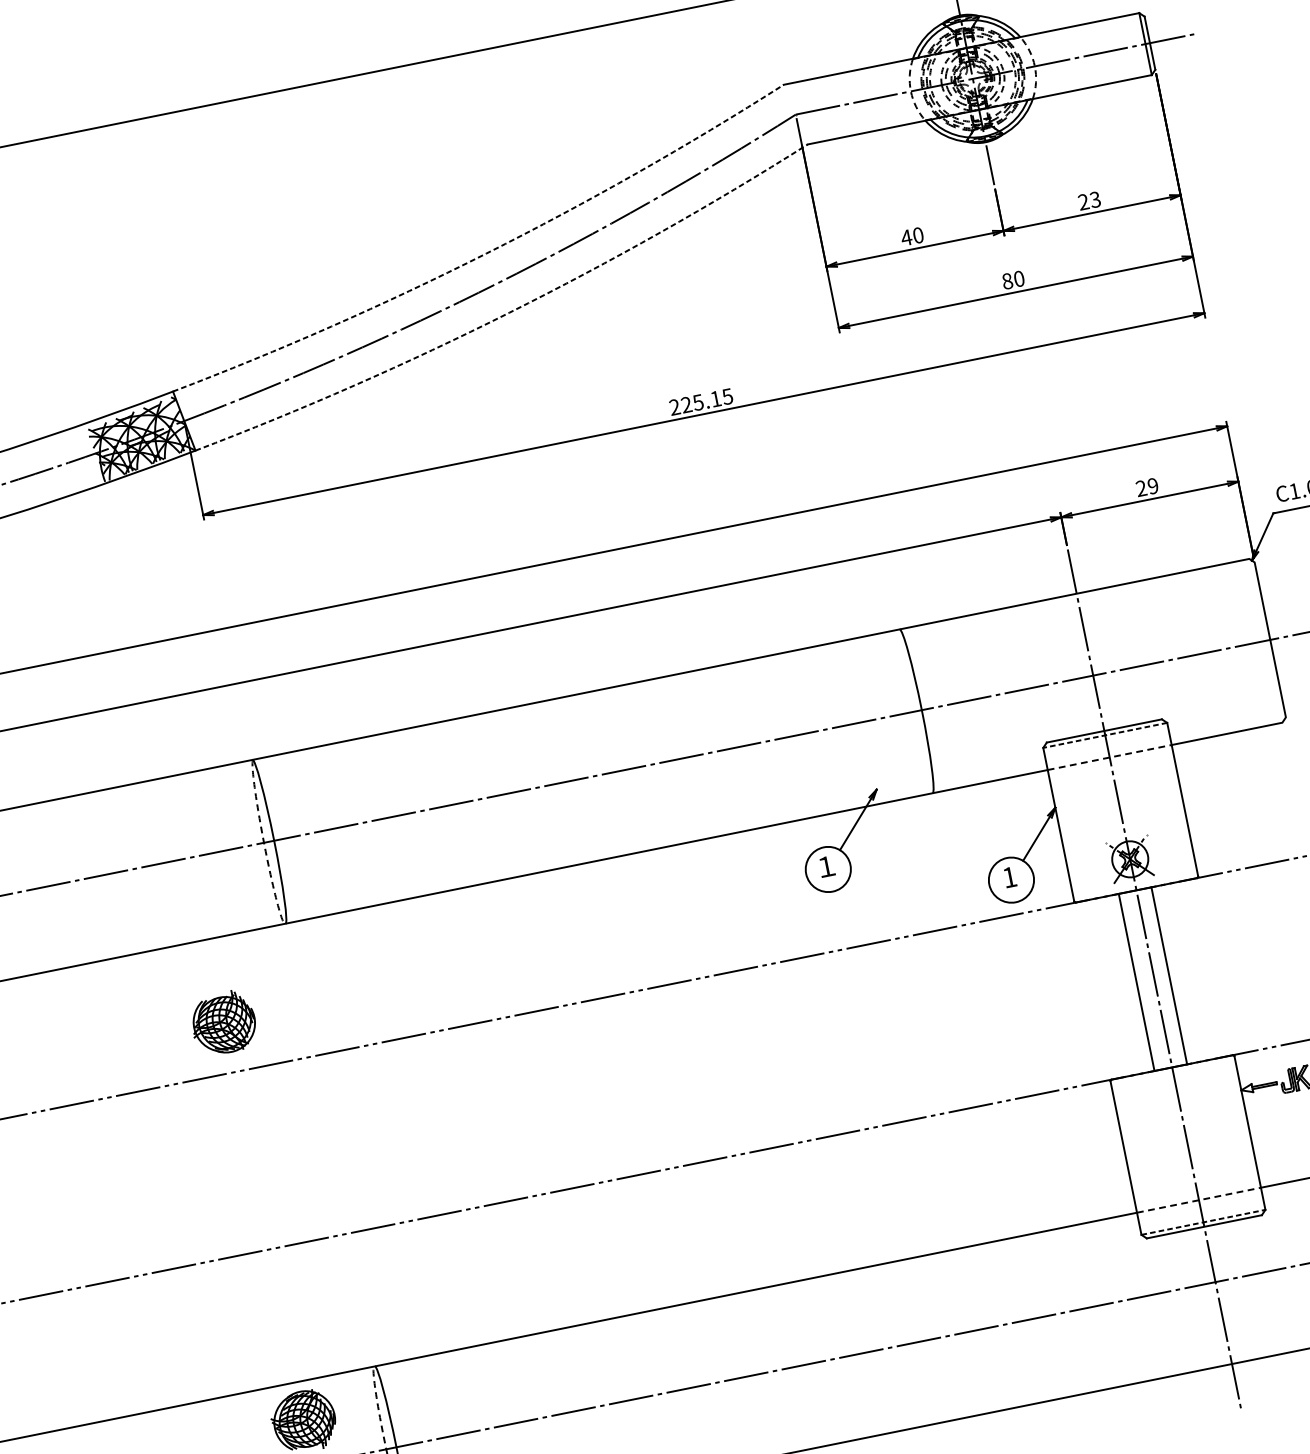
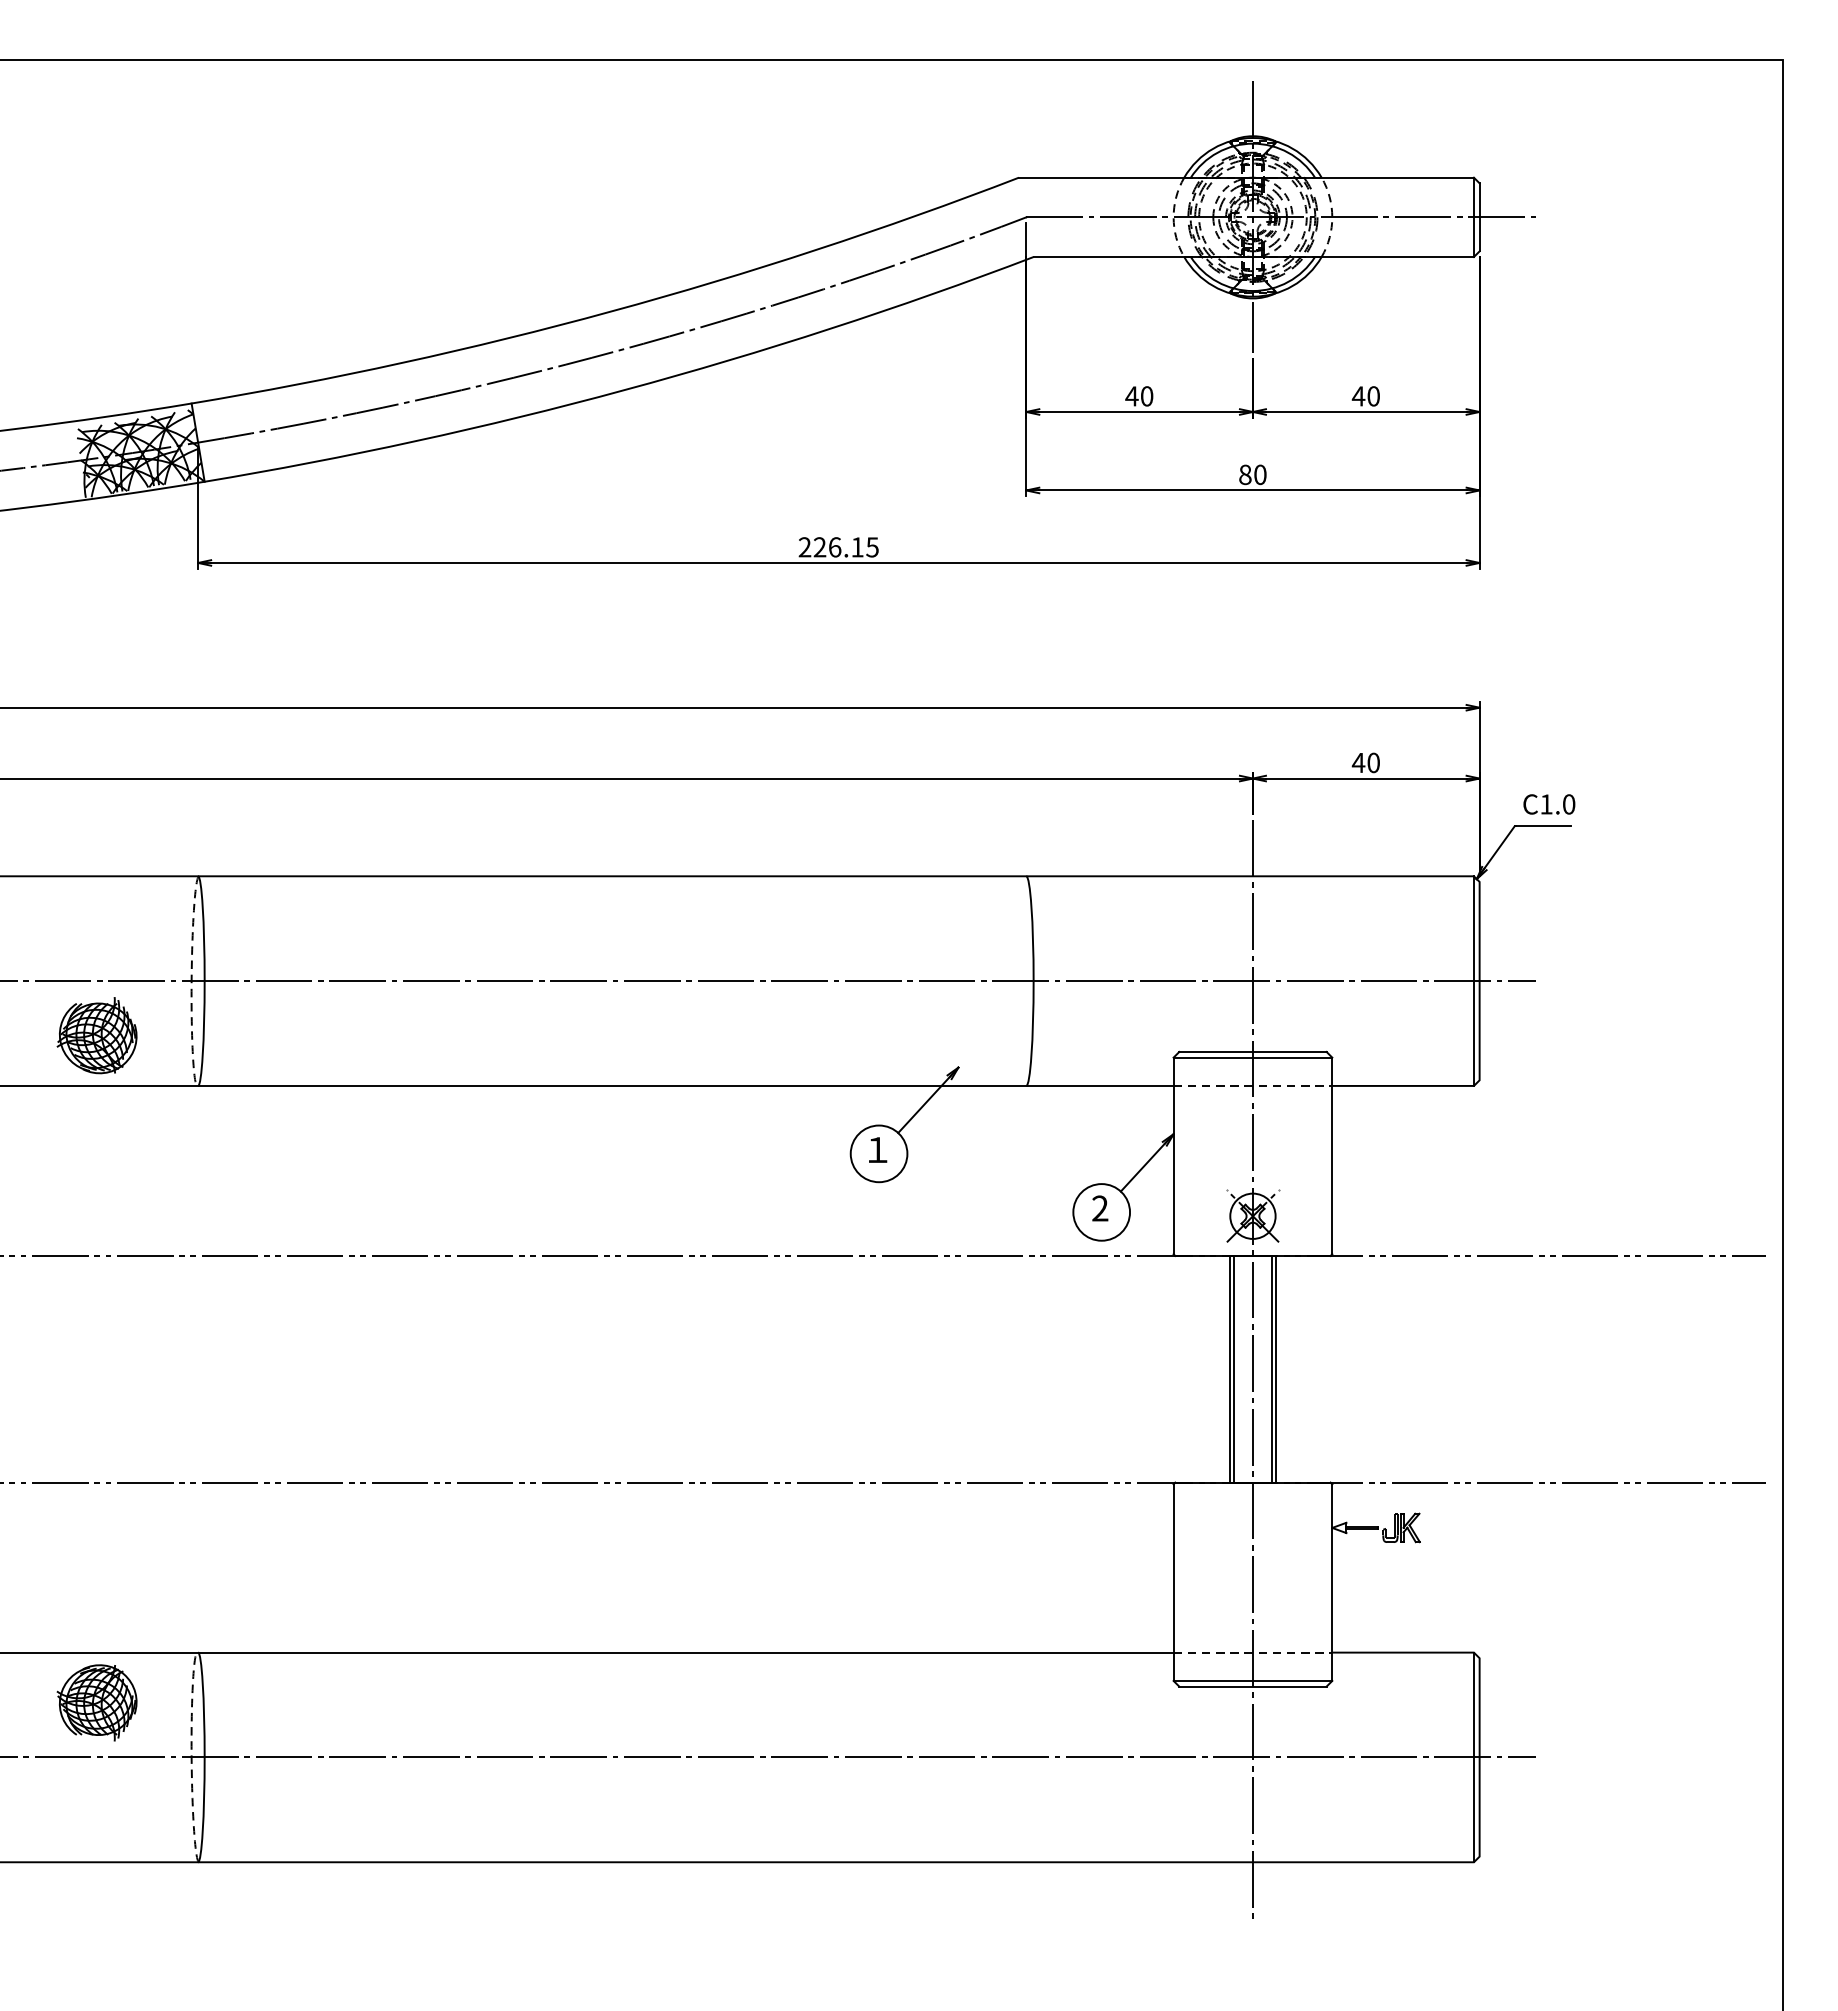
text: (1089, 201) -> (1365, 396), 23 -> 40
arc: (486, 253) -> (611, 311), dashed -> solid
arc: (509, 313) -> (624, 390), dashed -> solid
text: (697, 402) -> (834, 547), 225.15 -> 226.15
text: (1146, 487) -> (1365, 762), 29 -> 40
line: (1265, 640) -> (1473, 980), added
line: (1104, 735) -> (1252, 1057), dashed -> solid
text: (1009, 877) -> (1100, 1208), 1 -> 2
line: (1171, 974) -> (1275, 1368), added
line: (1139, 981) -> (1233, 1368), added
part: (222, 1022) -> (96, 1035), moved
line: (1203, 1221) -> (1253, 1680), dashed -> solid

